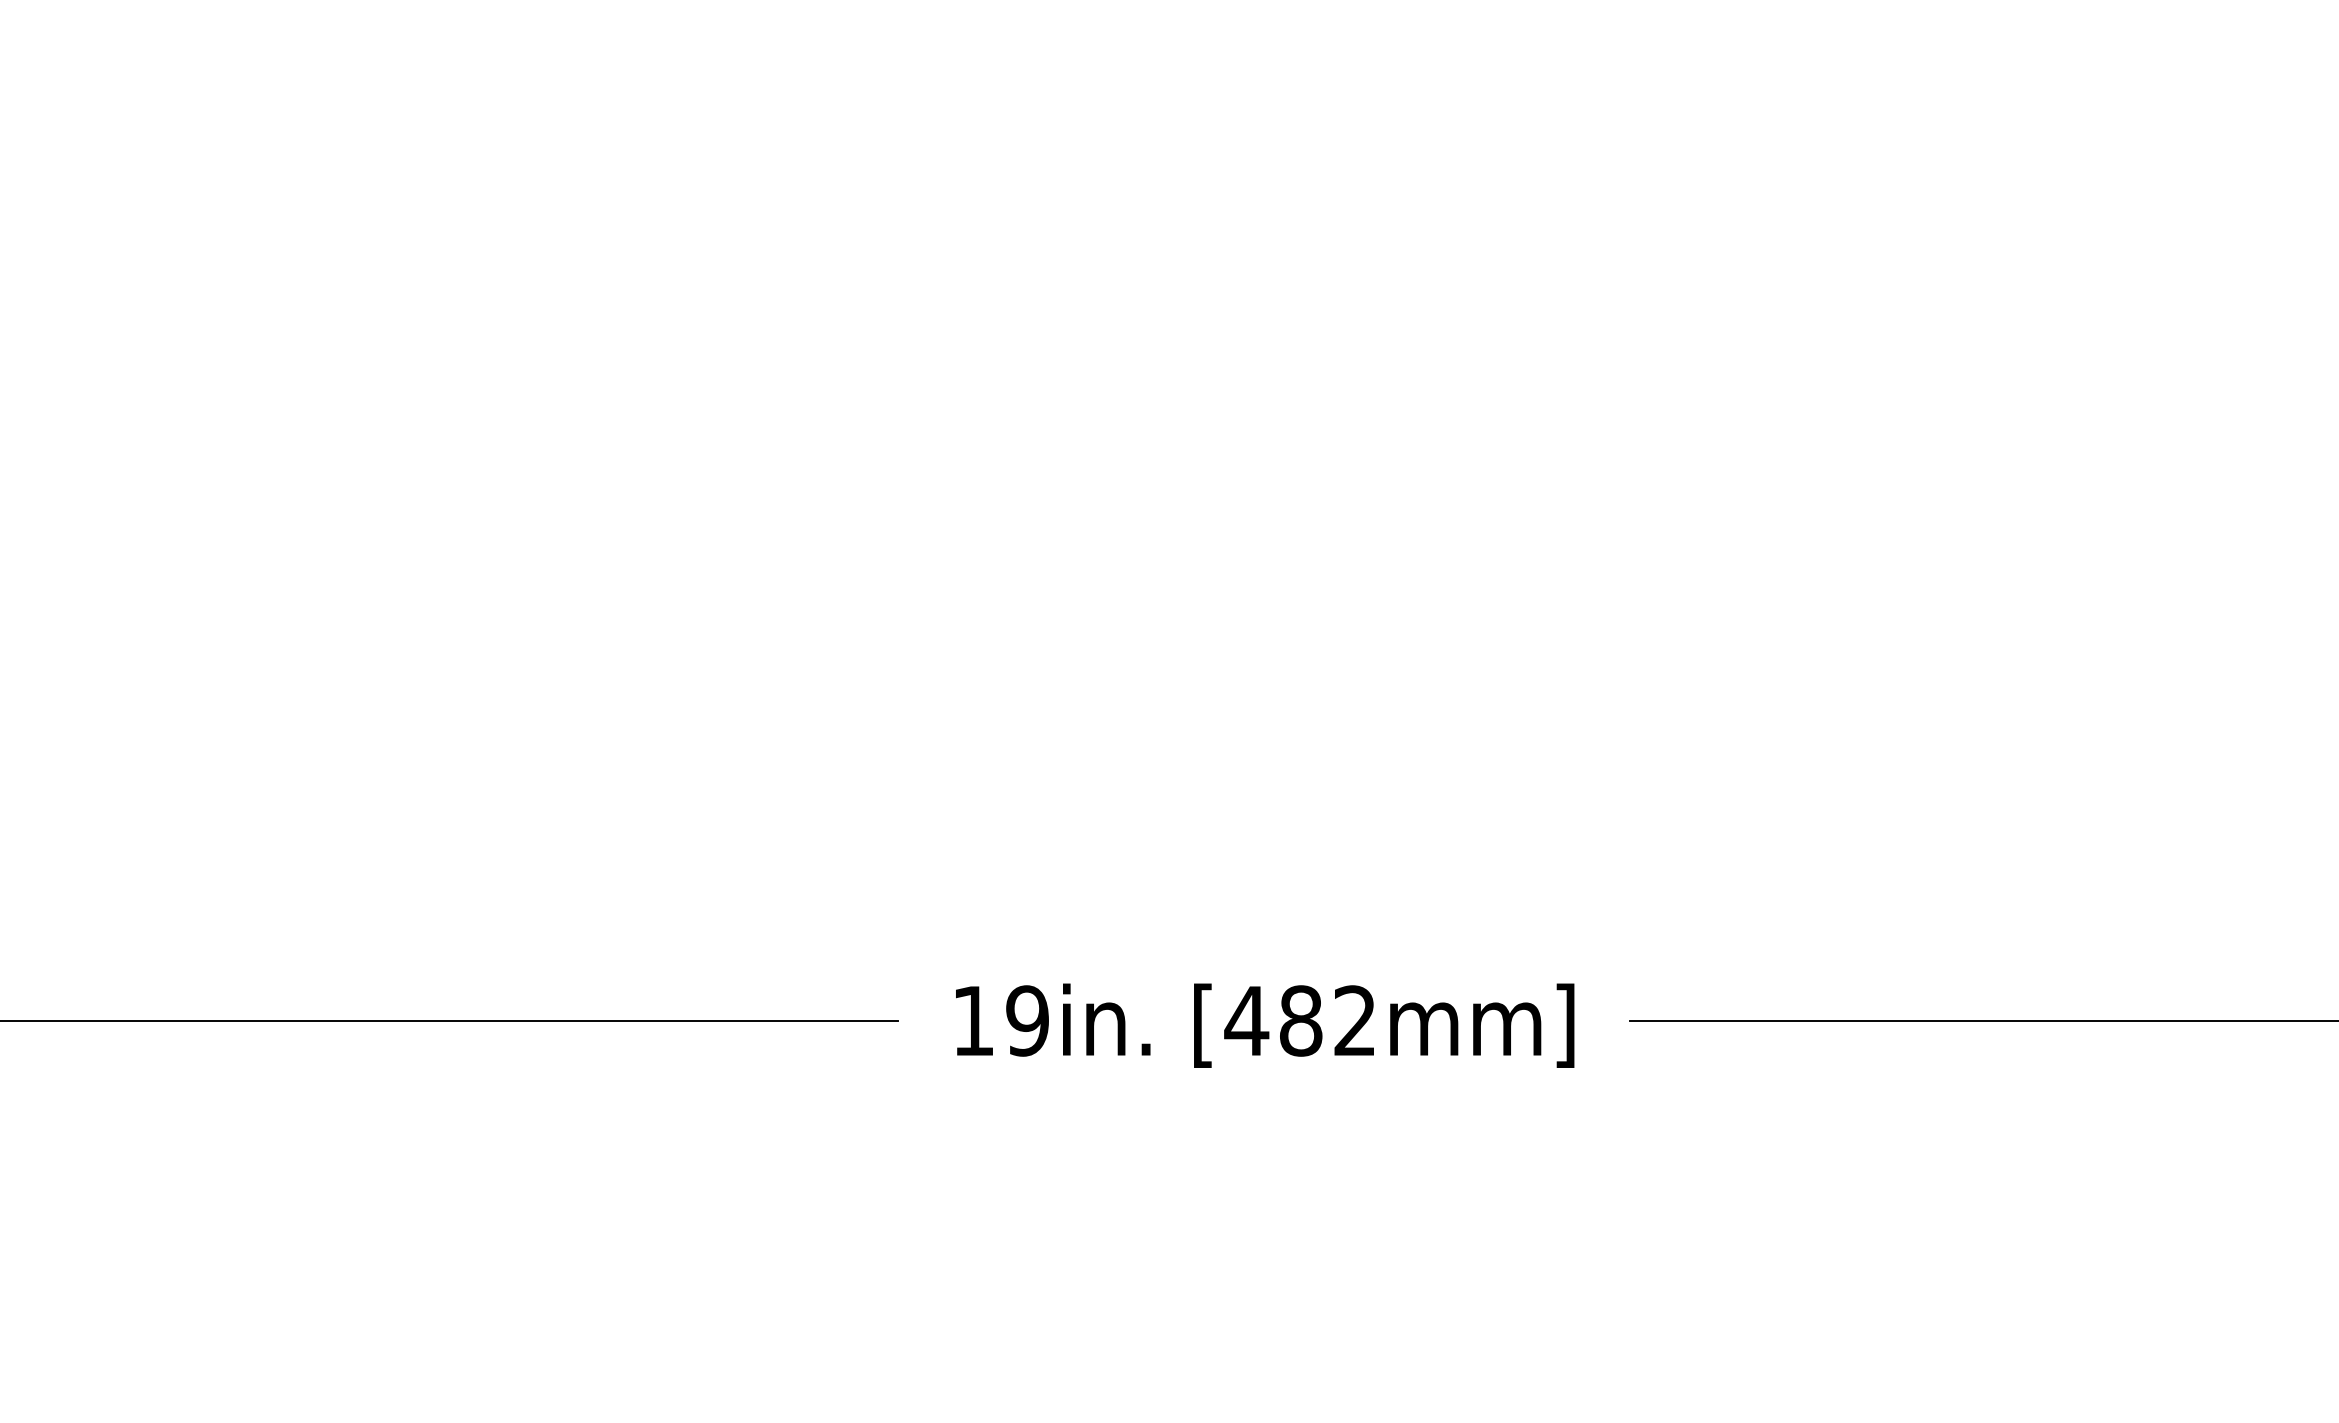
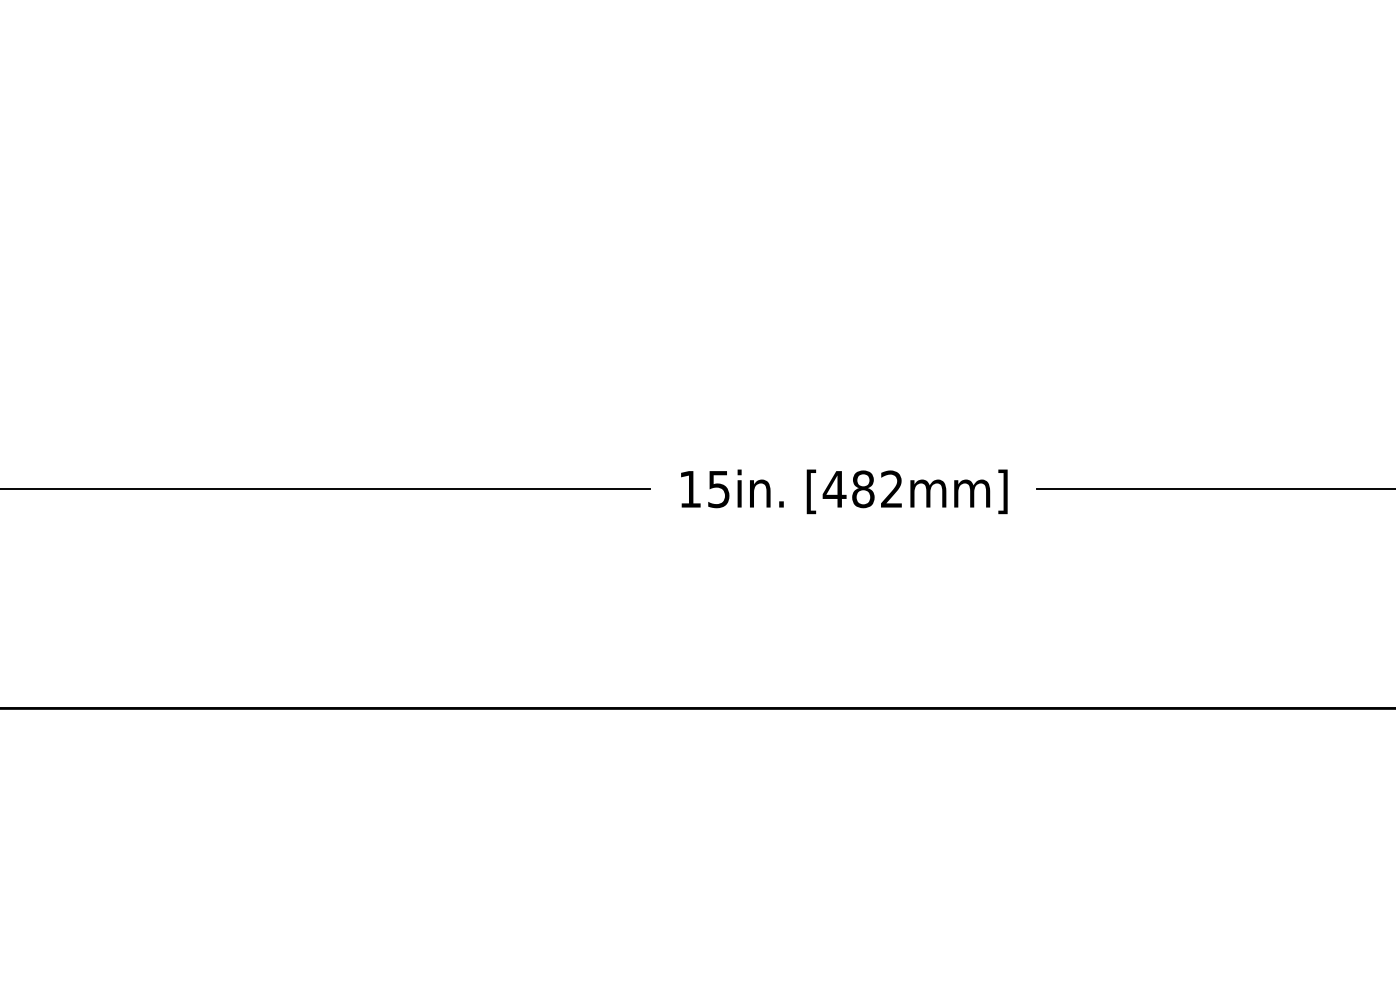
text: (1026, 1019) -> (718, 488), 19in. -> 15in.

